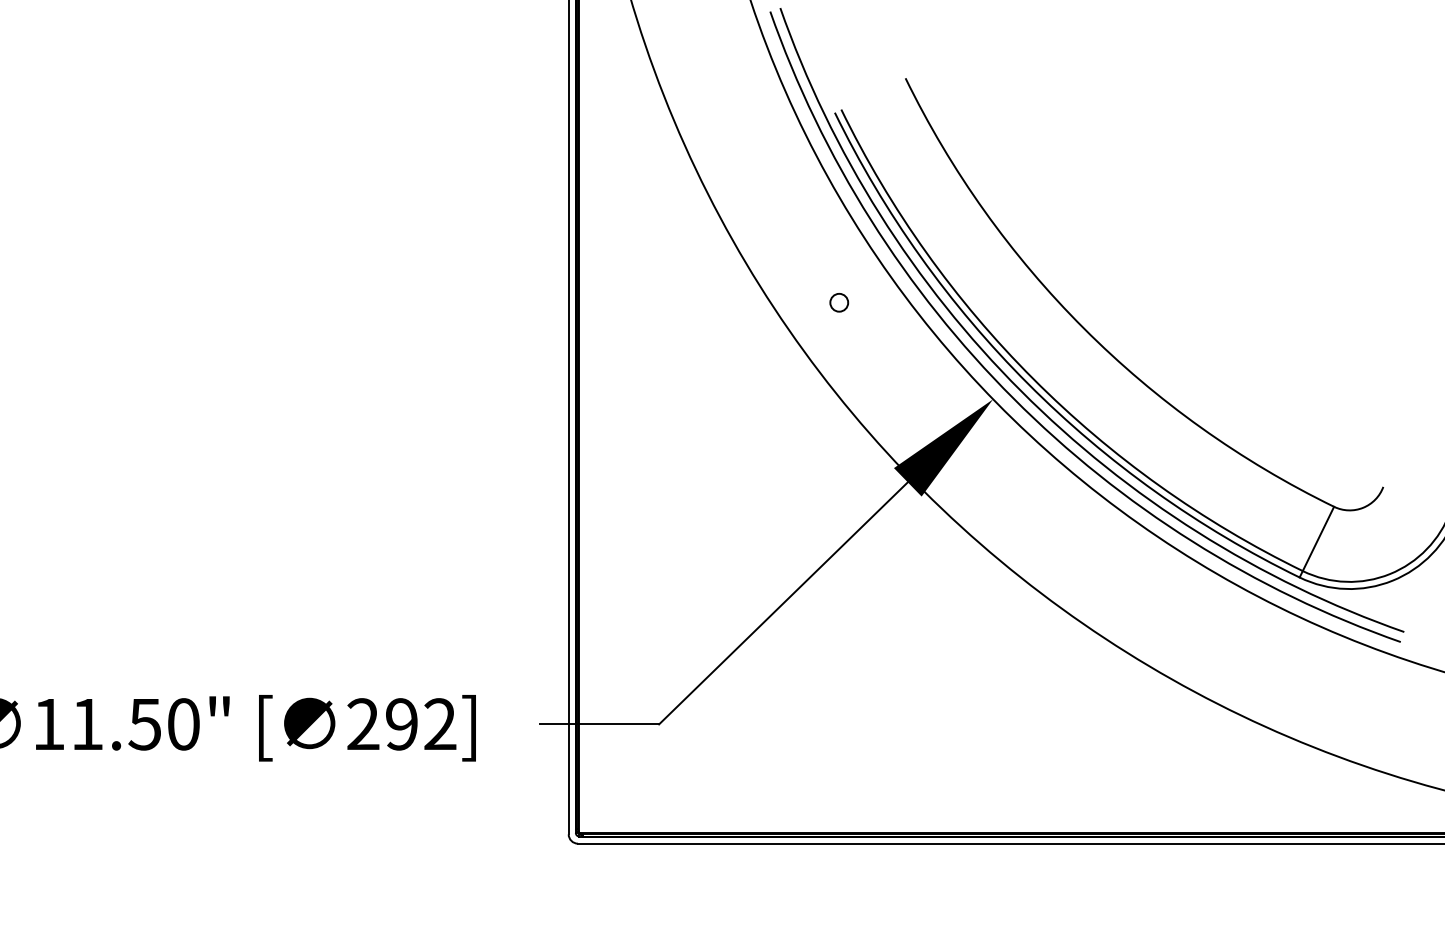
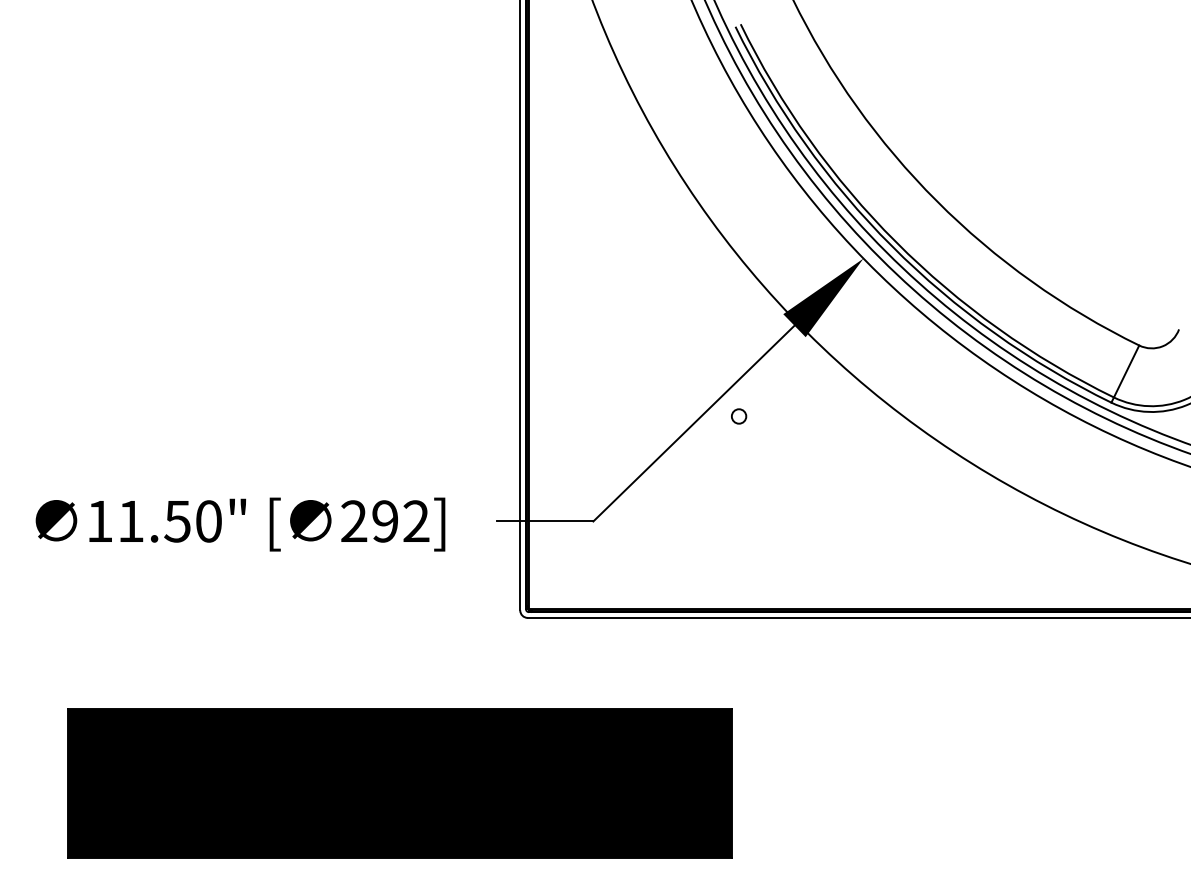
circle: (839, 302) -> (739, 416), moved

